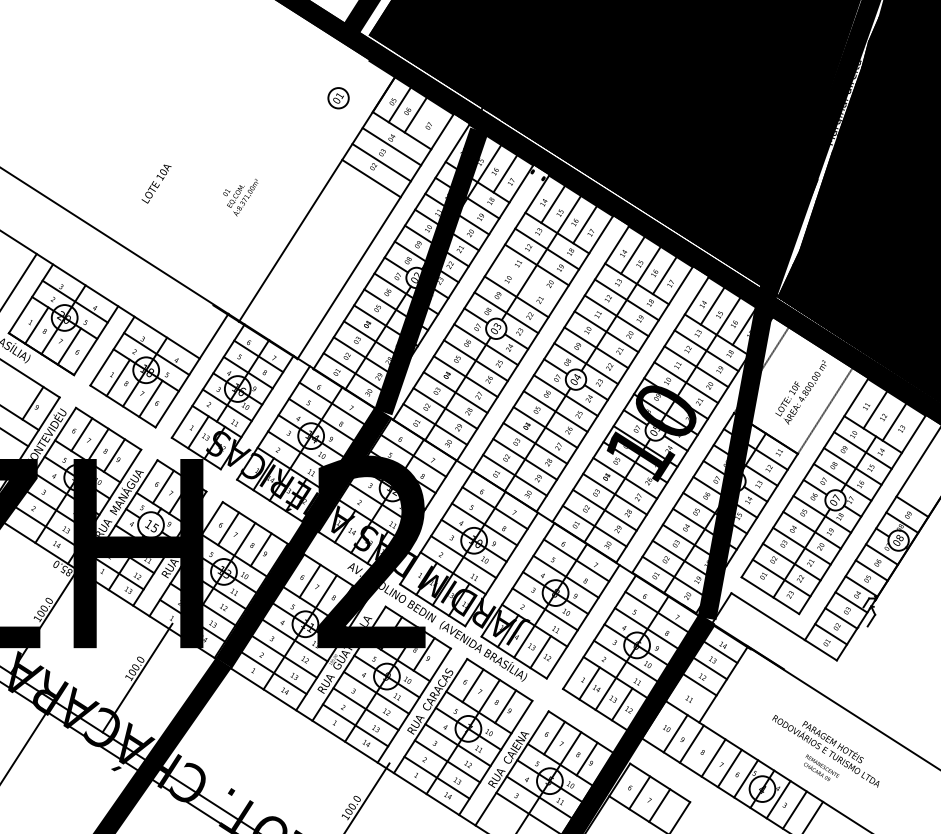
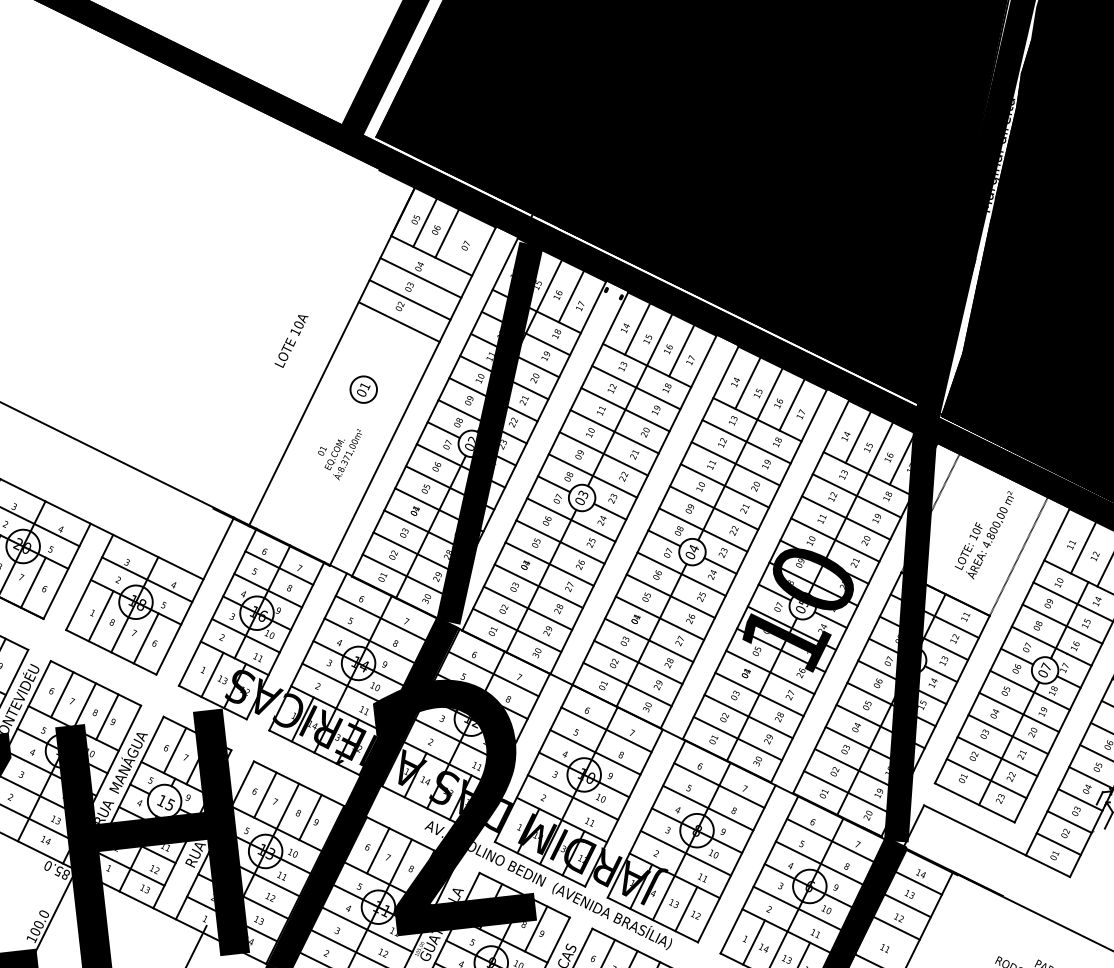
part: (338, 98) -> (363, 390), moved
text: (156, 183) -> (291, 340), moved
text: (240, 197) -> (340, 455), moved
line: (526, 280) -> (614, 431), added

